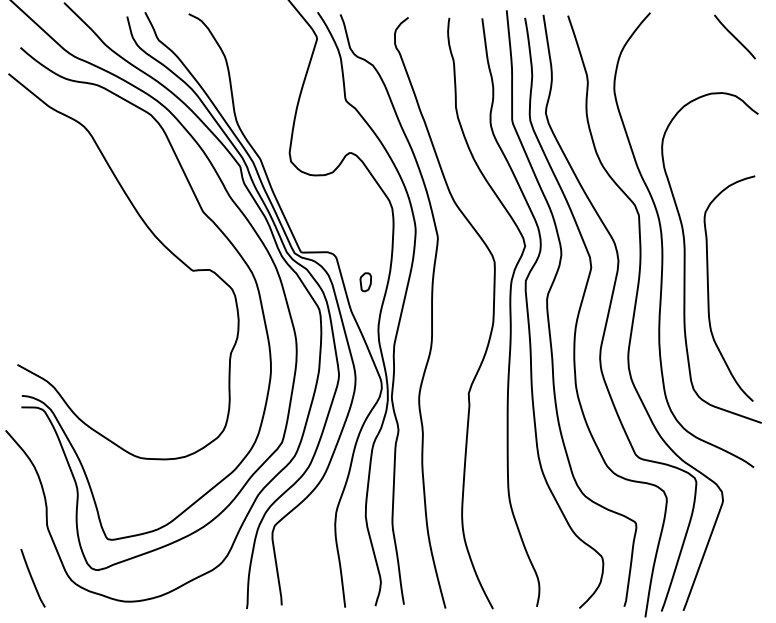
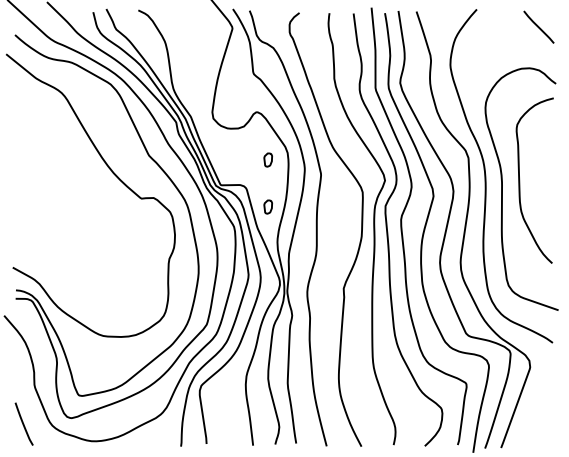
part: (364, 217) -> (267, 159), added
curve: (709, 288) -> (520, 180), moved

